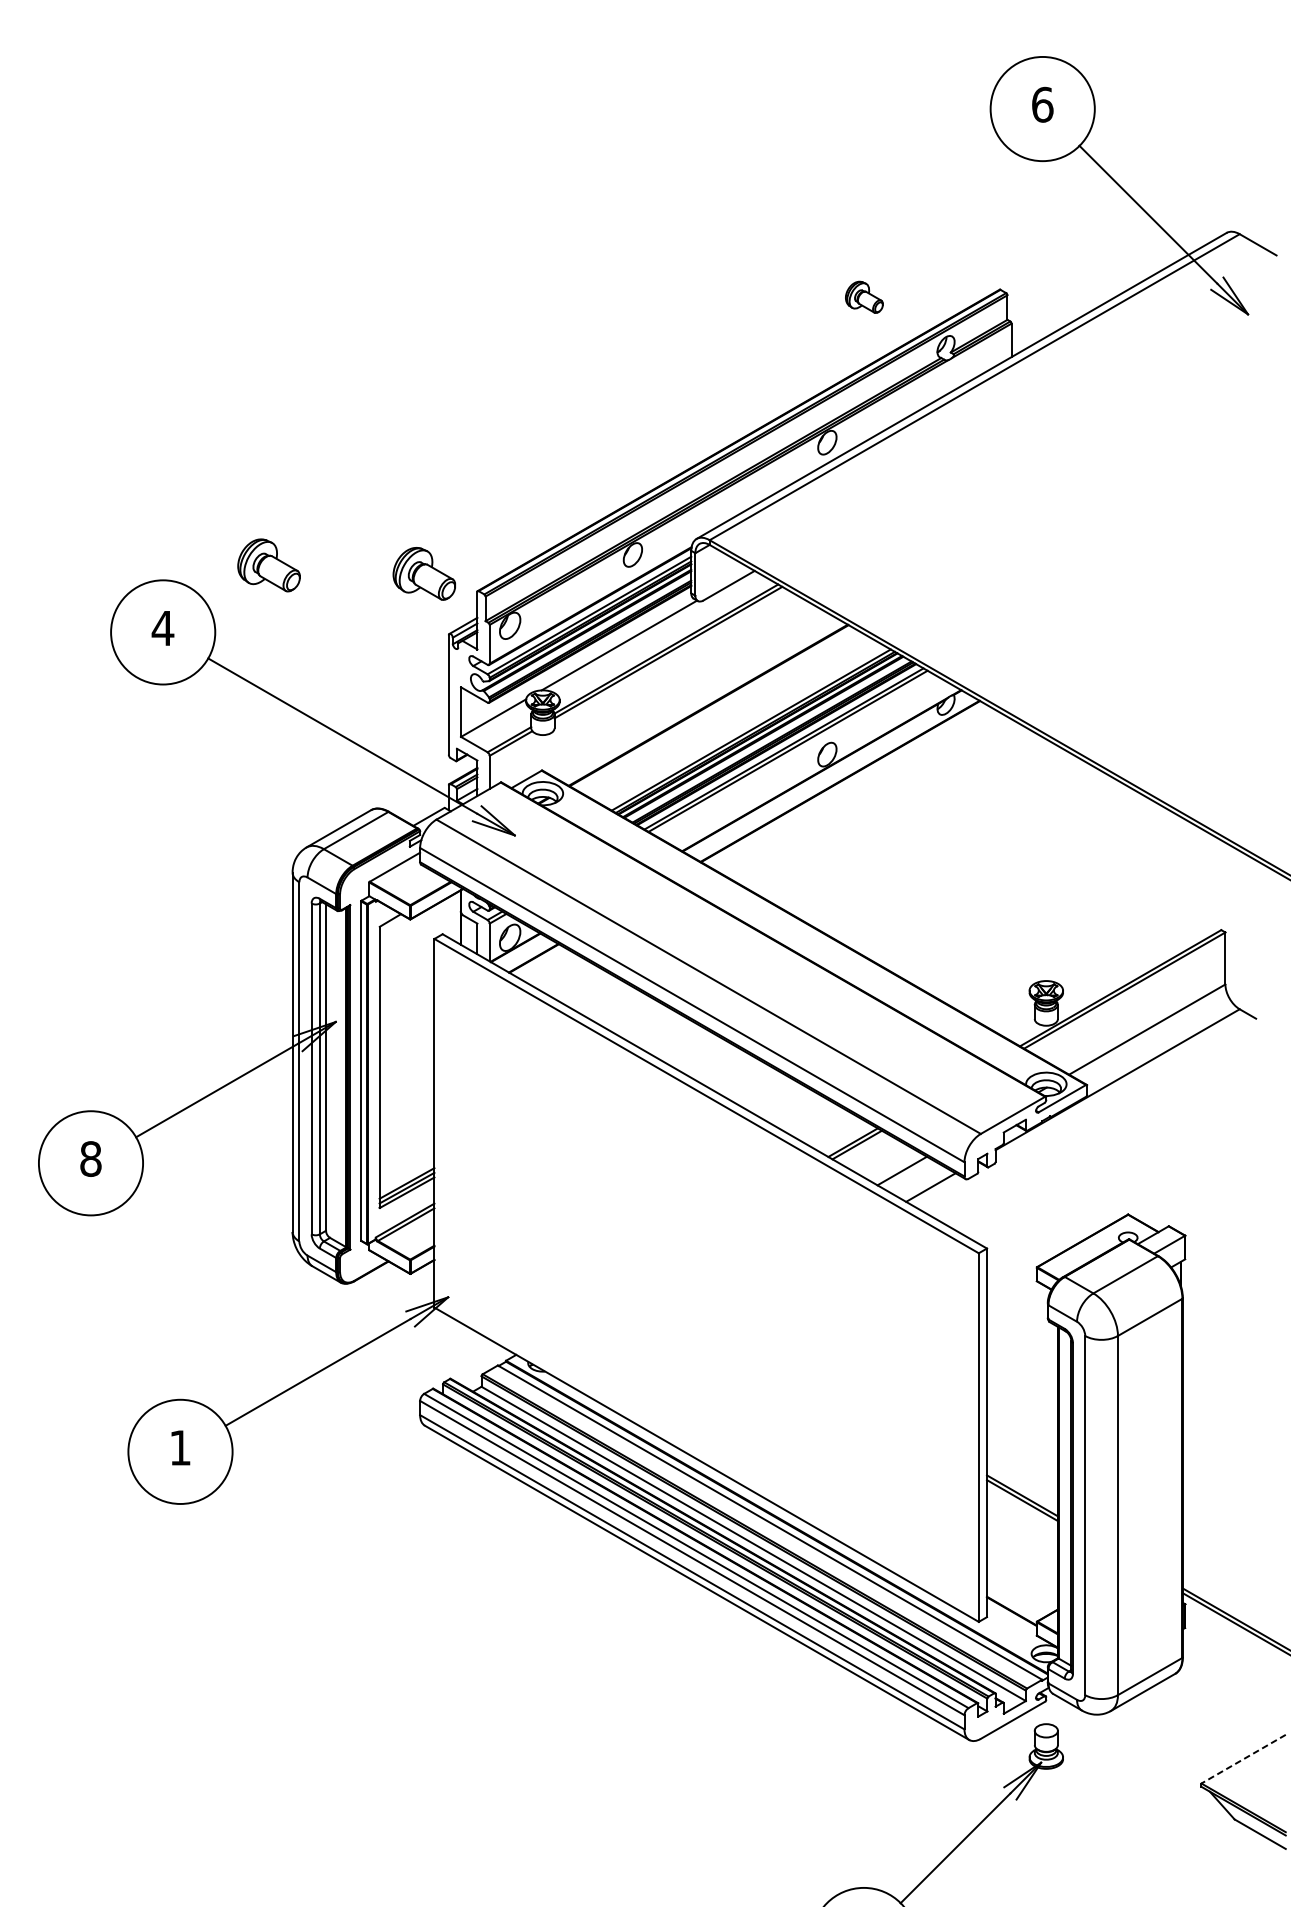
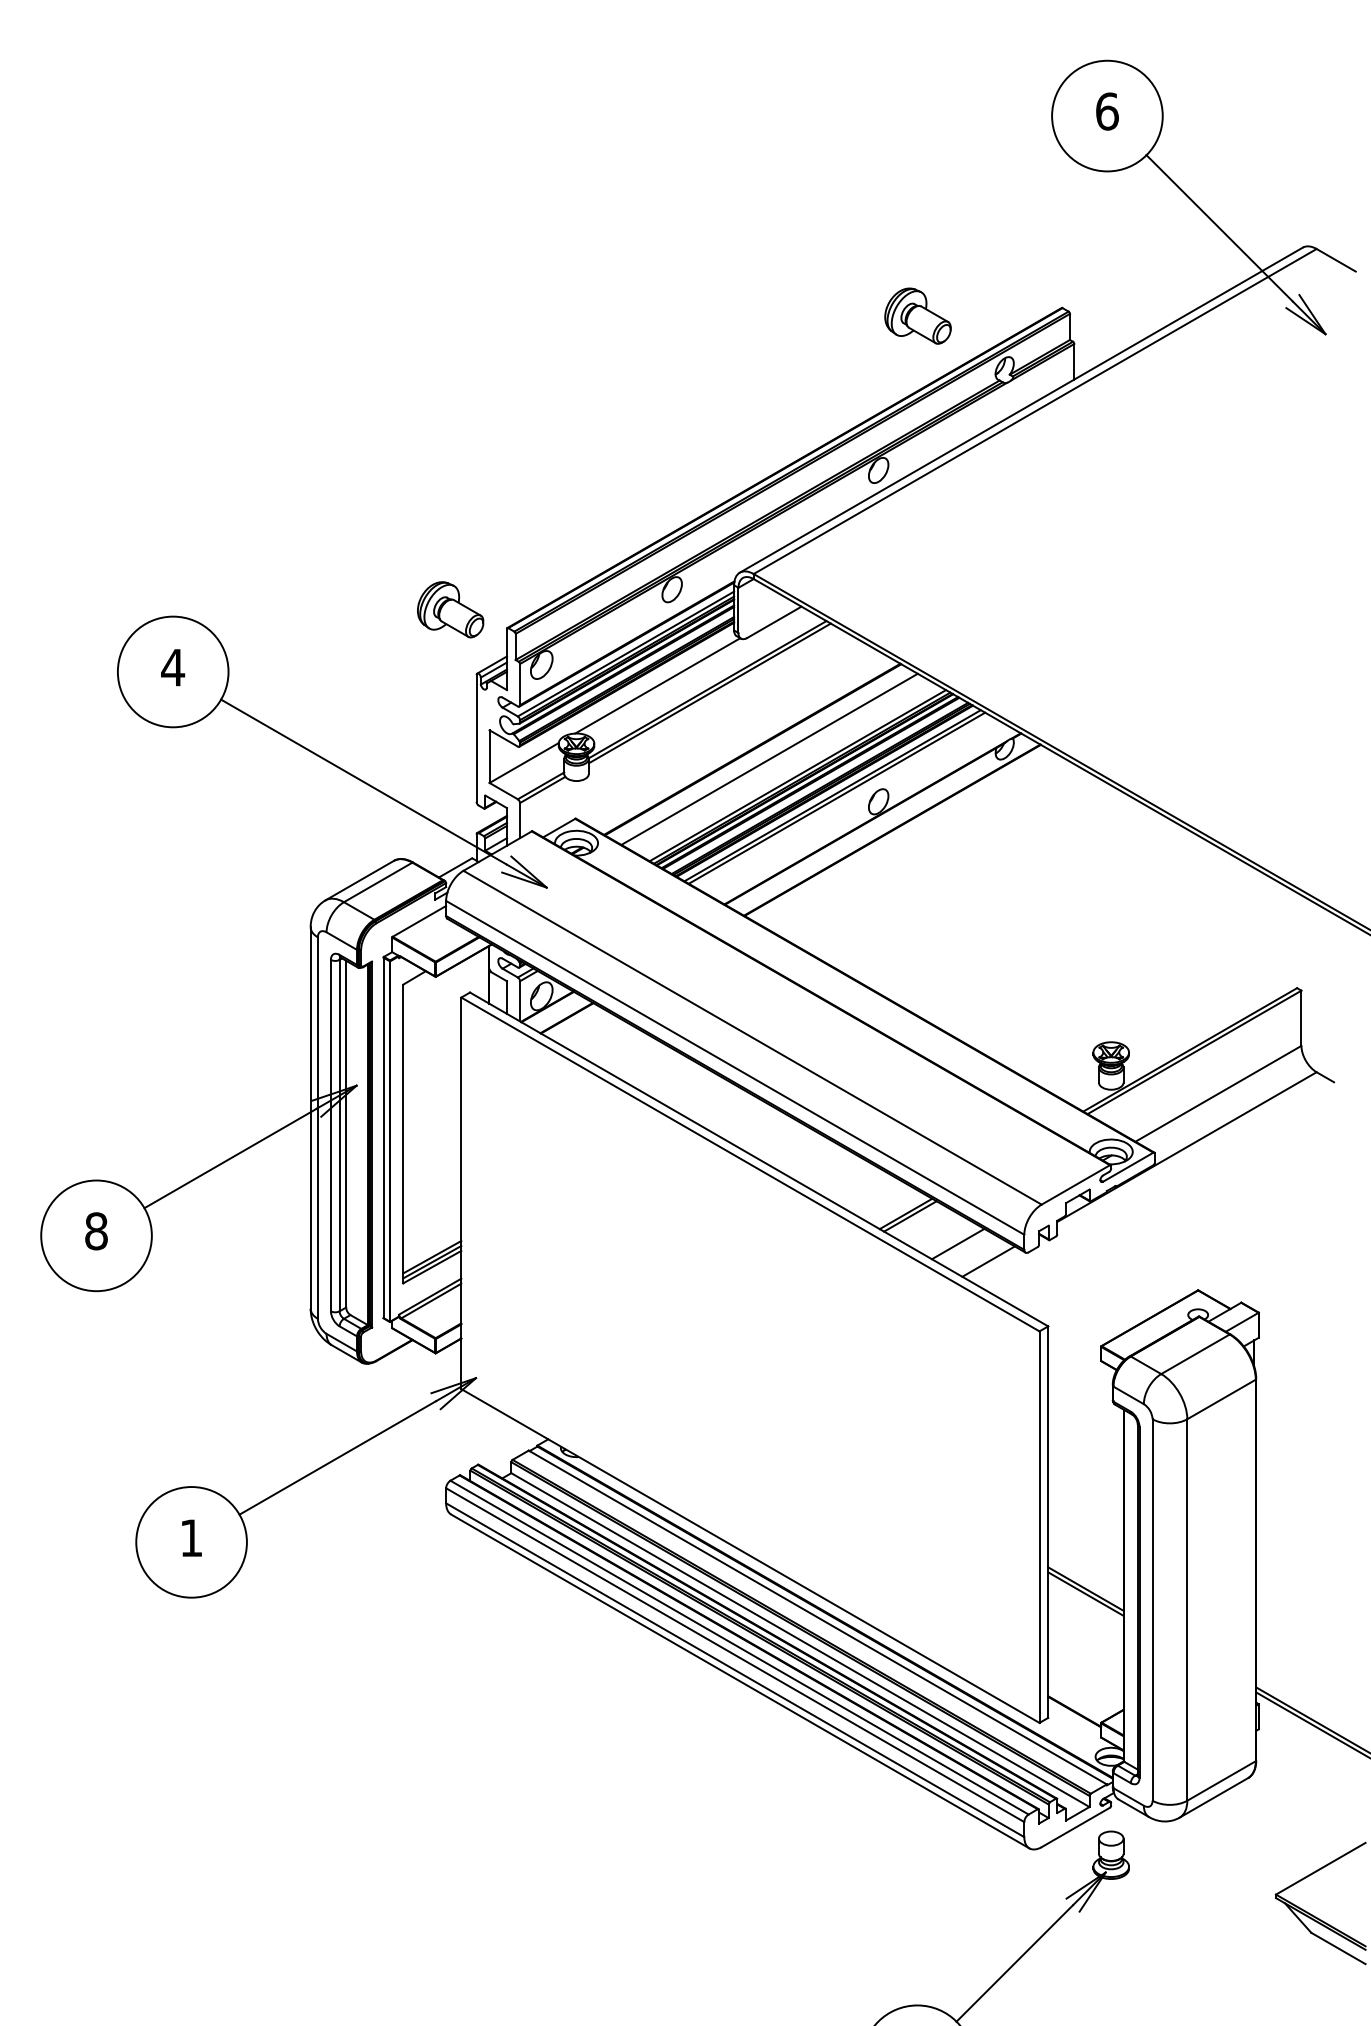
part: (863, 296) -> (917, 315), size x1.67
part: (268, 565) -> (285, 600), removed
line: (724, 713) -> (769, 758), added
line: (1243, 1758) -> (1320, 1868), dashed -> solid

